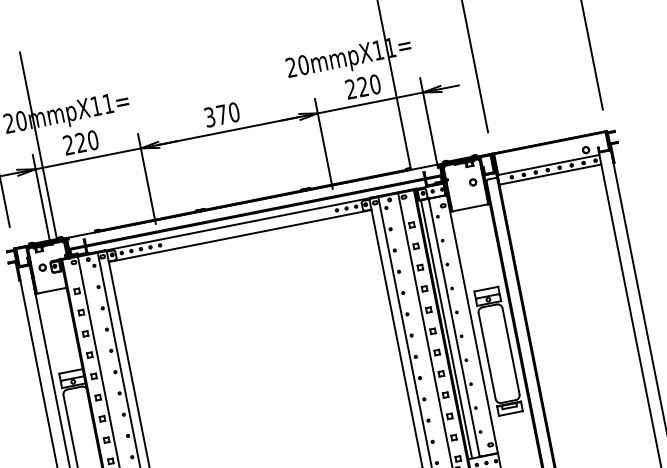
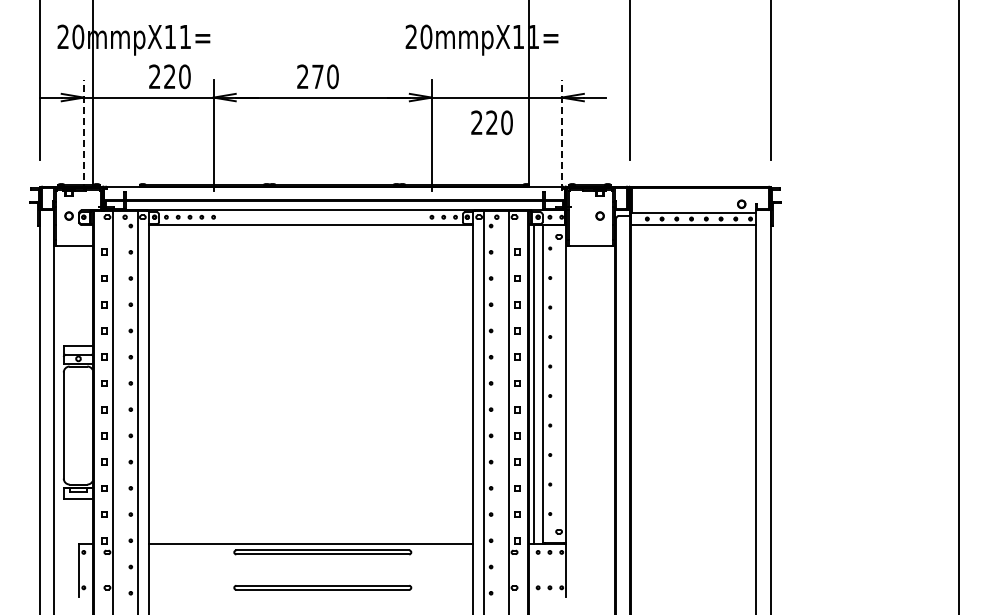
text: (362, 86) -> (491, 122), moved
text: (209, 117) -> (302, 76), 370 -> 270
line: (428, 122) -> (561, 134), solid -> dashed
text: (80, 142) -> (169, 76), moved
line: (41, 199) -> (83, 134), solid -> dashed
part: (498, 351) -> (590, 422), removed

